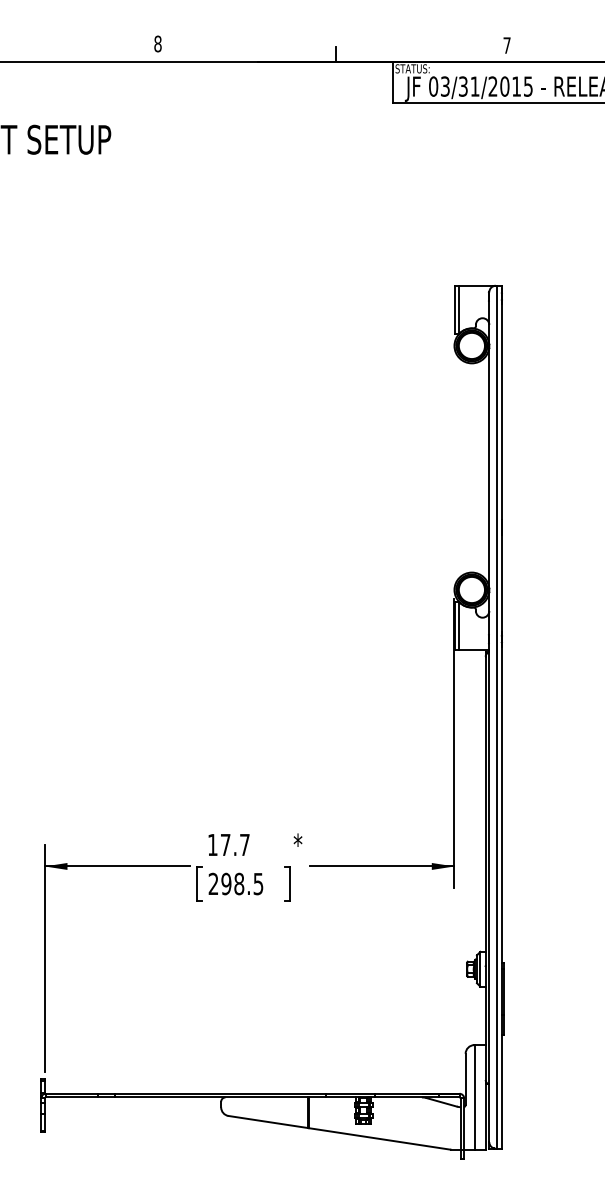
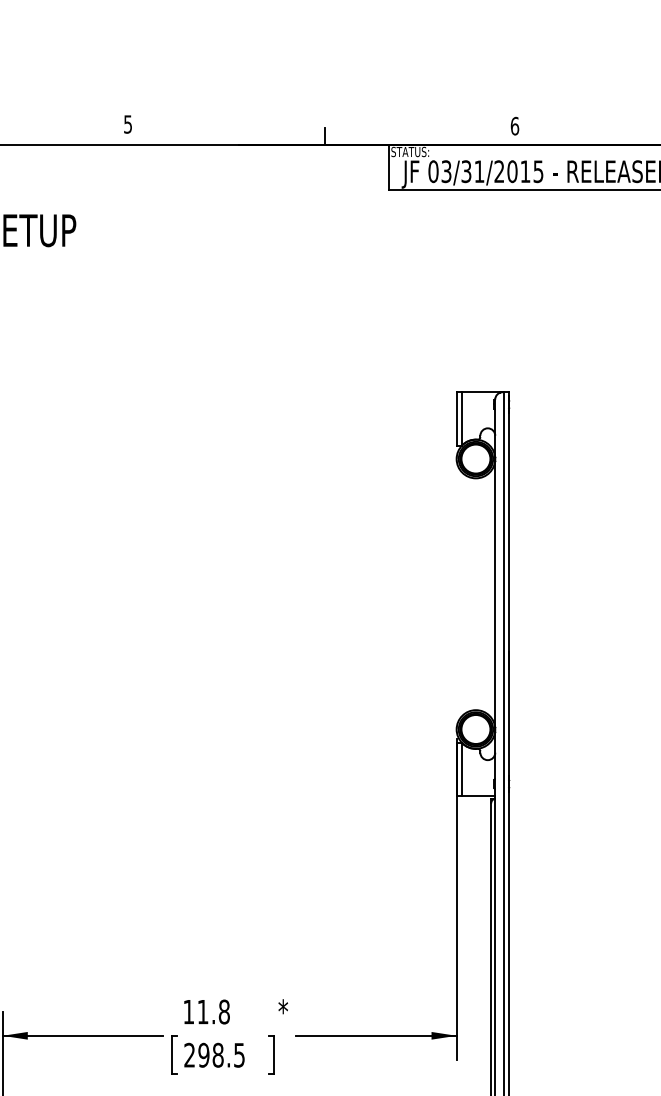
text: (157, 43) -> (127, 123), 8 -> 5
text: (506, 45) -> (514, 126), 7 -> 6
text: (235, 844) -> (213, 1011), 17.7 -> 11.8

